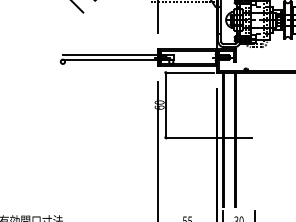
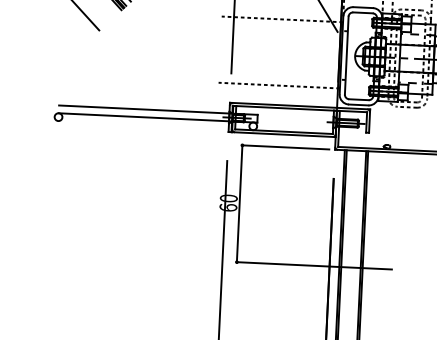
line: (184, 38) -> (278, 85), added

